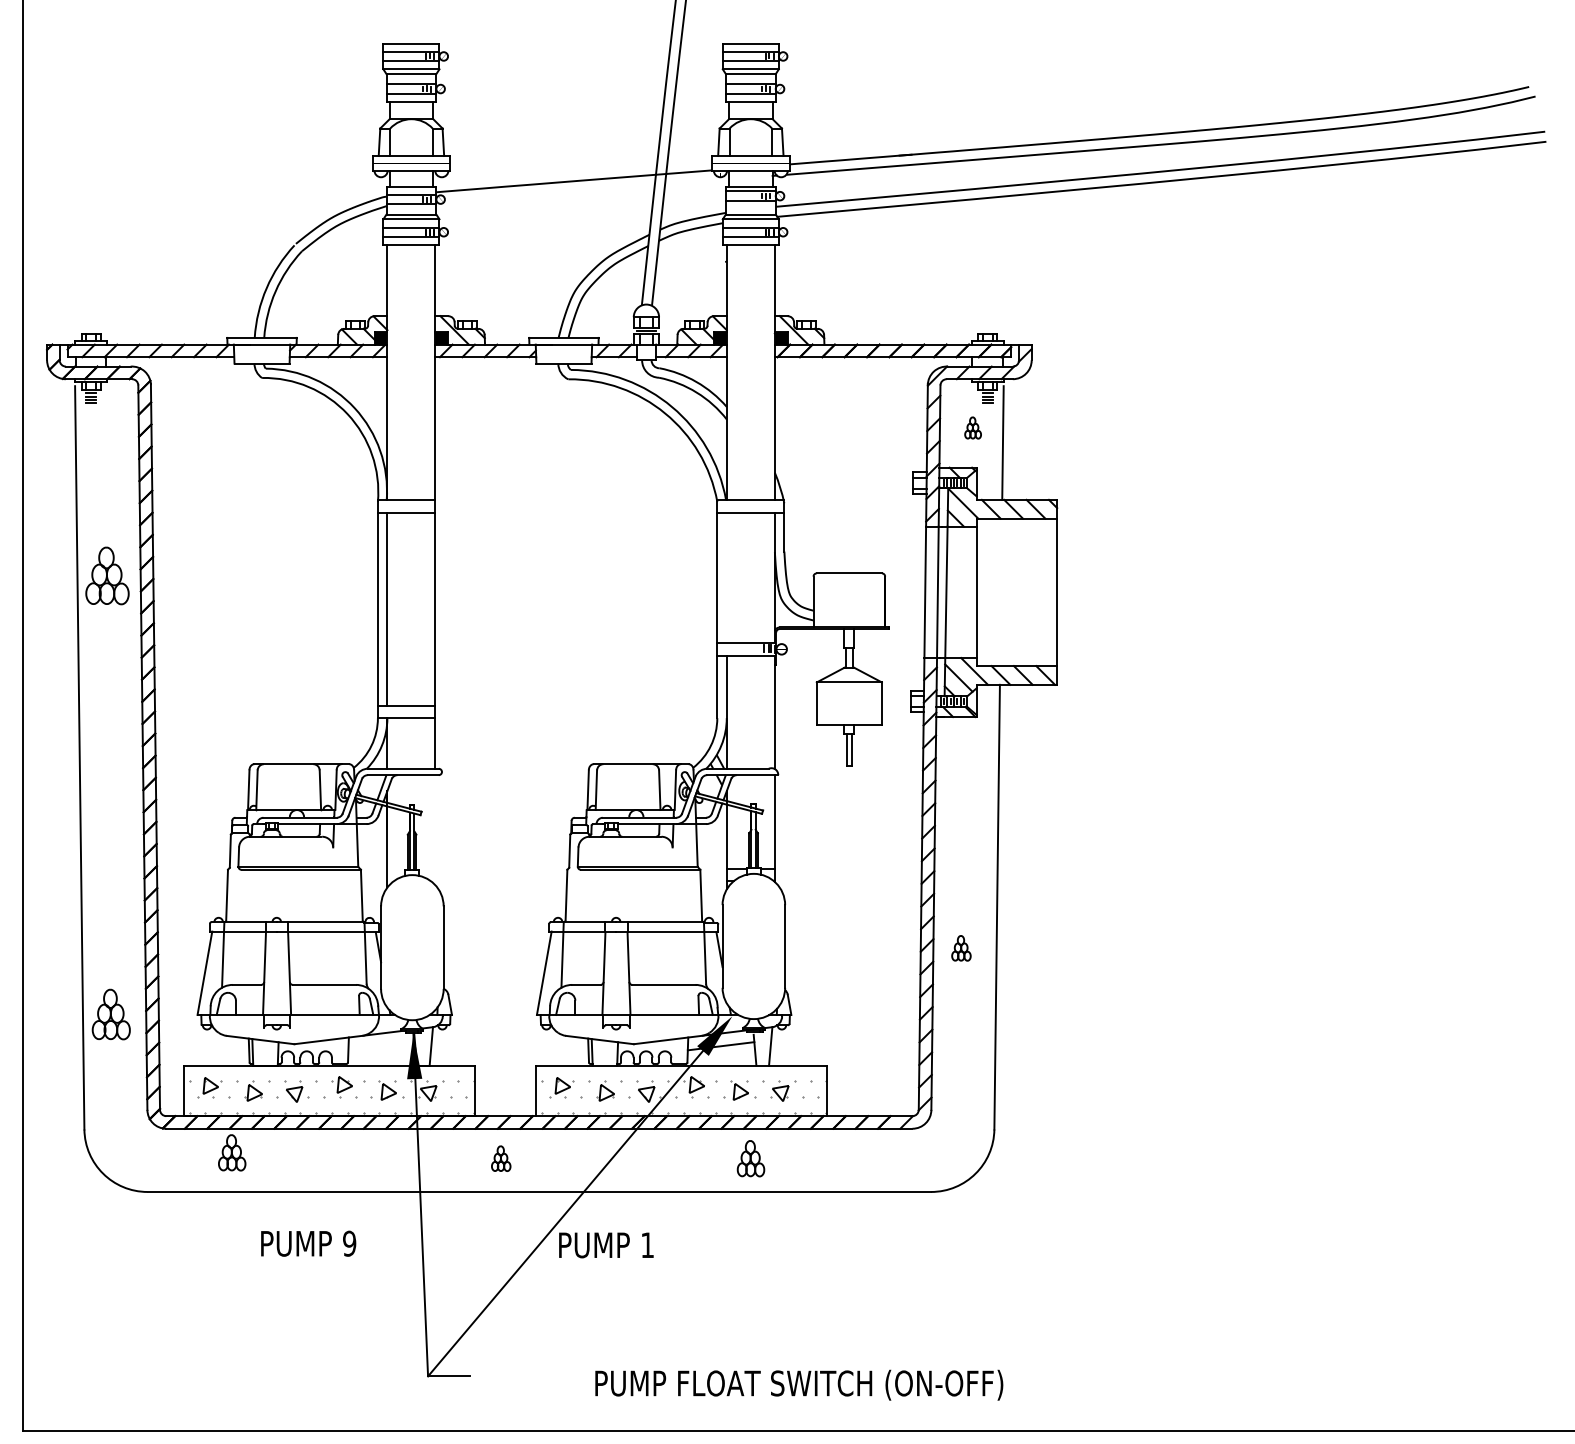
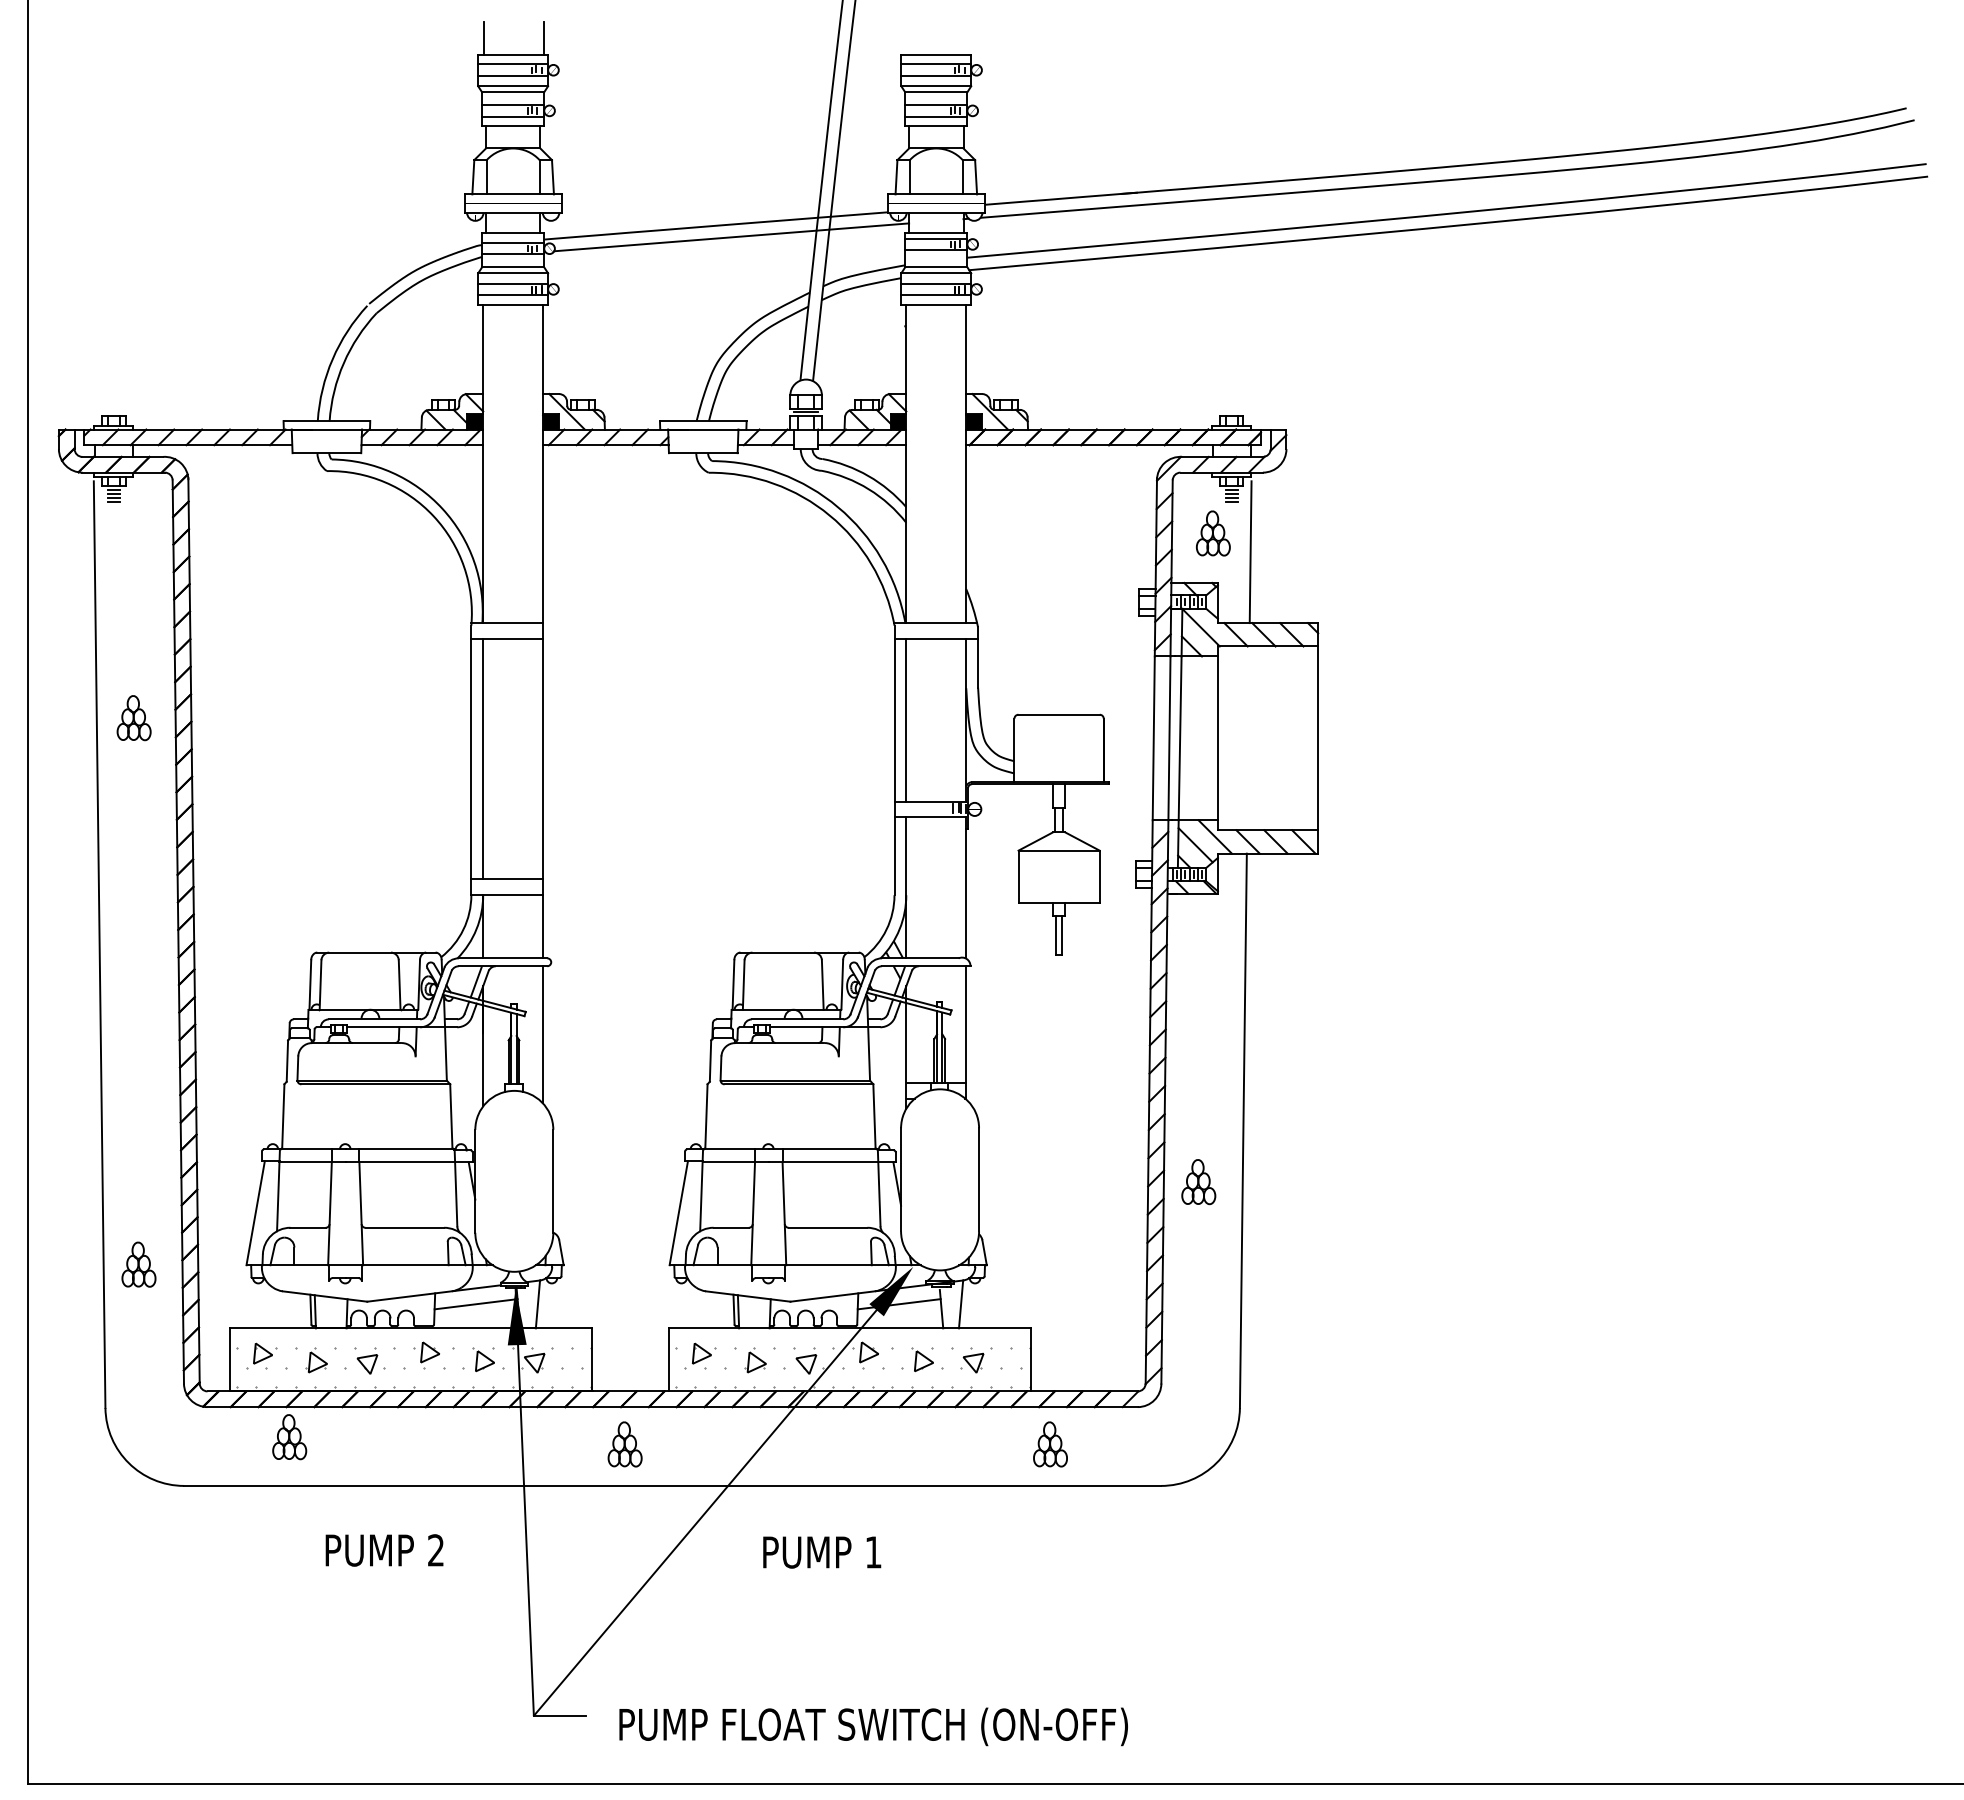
line: (387, 30) -> (483, 38), added
line: (435, 30) -> (543, 38), added
line: (586, 190) -> (731, 237), added
part: (973, 428) -> (1213, 533), size x1.67
part: (106, 576) -> (133, 718), size x0.62
line: (726, 578) -> (906, 720), added
line: (435, 829) -> (543, 1034), added
part: (961, 948) -> (1198, 1182), size x1.43
part: (110, 1014) -> (138, 1264), size x0.71
line: (381, 1046) -> (475, 1304), added
part: (500, 1158) -> (624, 1444), size x1.43
part: (751, 1158) -> (1050, 1444), moved
text: (349, 1243) -> (435, 1550), 9 -> 2
text: (606, 1245) -> (822, 1552), moved
text: (799, 1384) -> (873, 1726), moved

